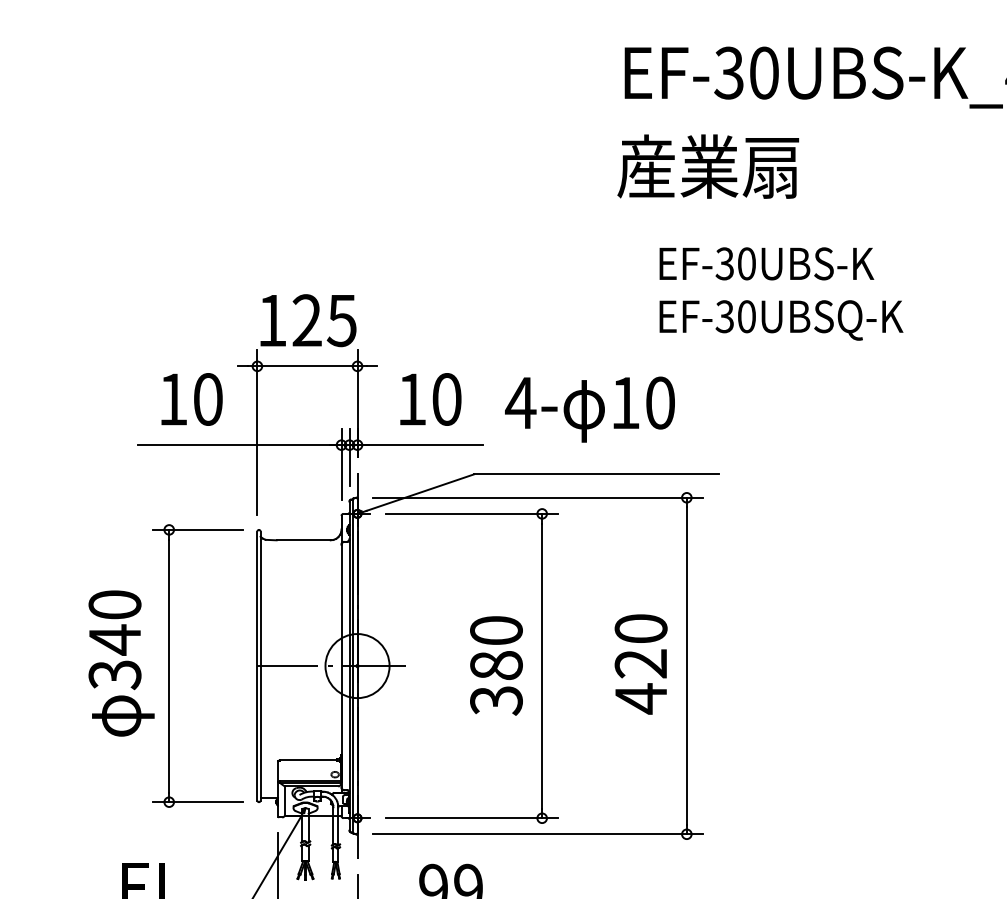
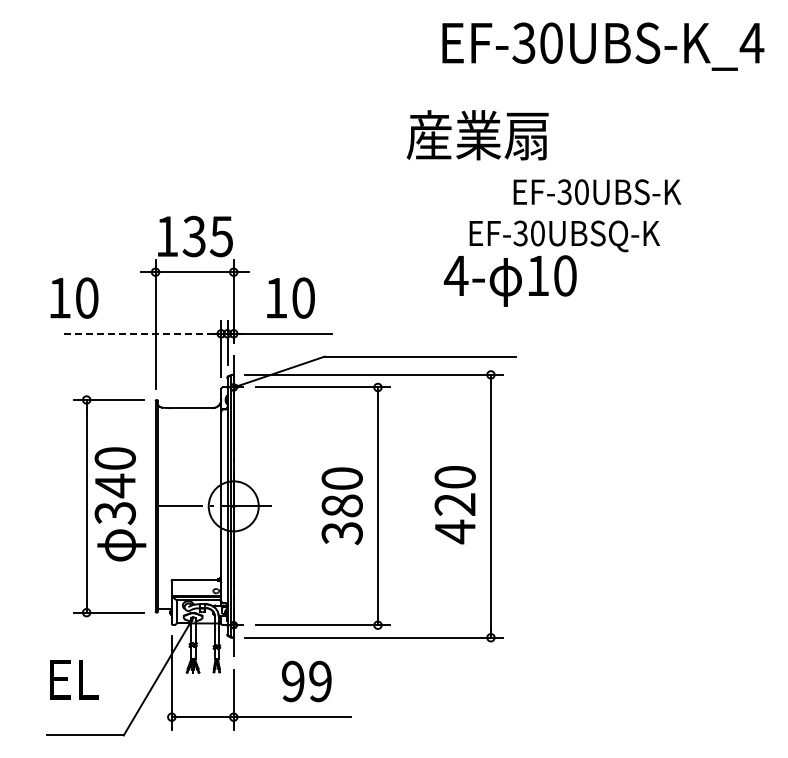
text: (708, 166) -> (477, 135), moved
text: (766, 264) -> (597, 192), moved
text: (306, 320) -> (193, 236), 125 -> 135
text: (192, 398) -> (74, 297), moved
text: (588, 408) -> (509, 280), moved
line: (234, 444) -> (137, 333), solid -> dashed
text: (121, 663) -> (120, 504), moved

